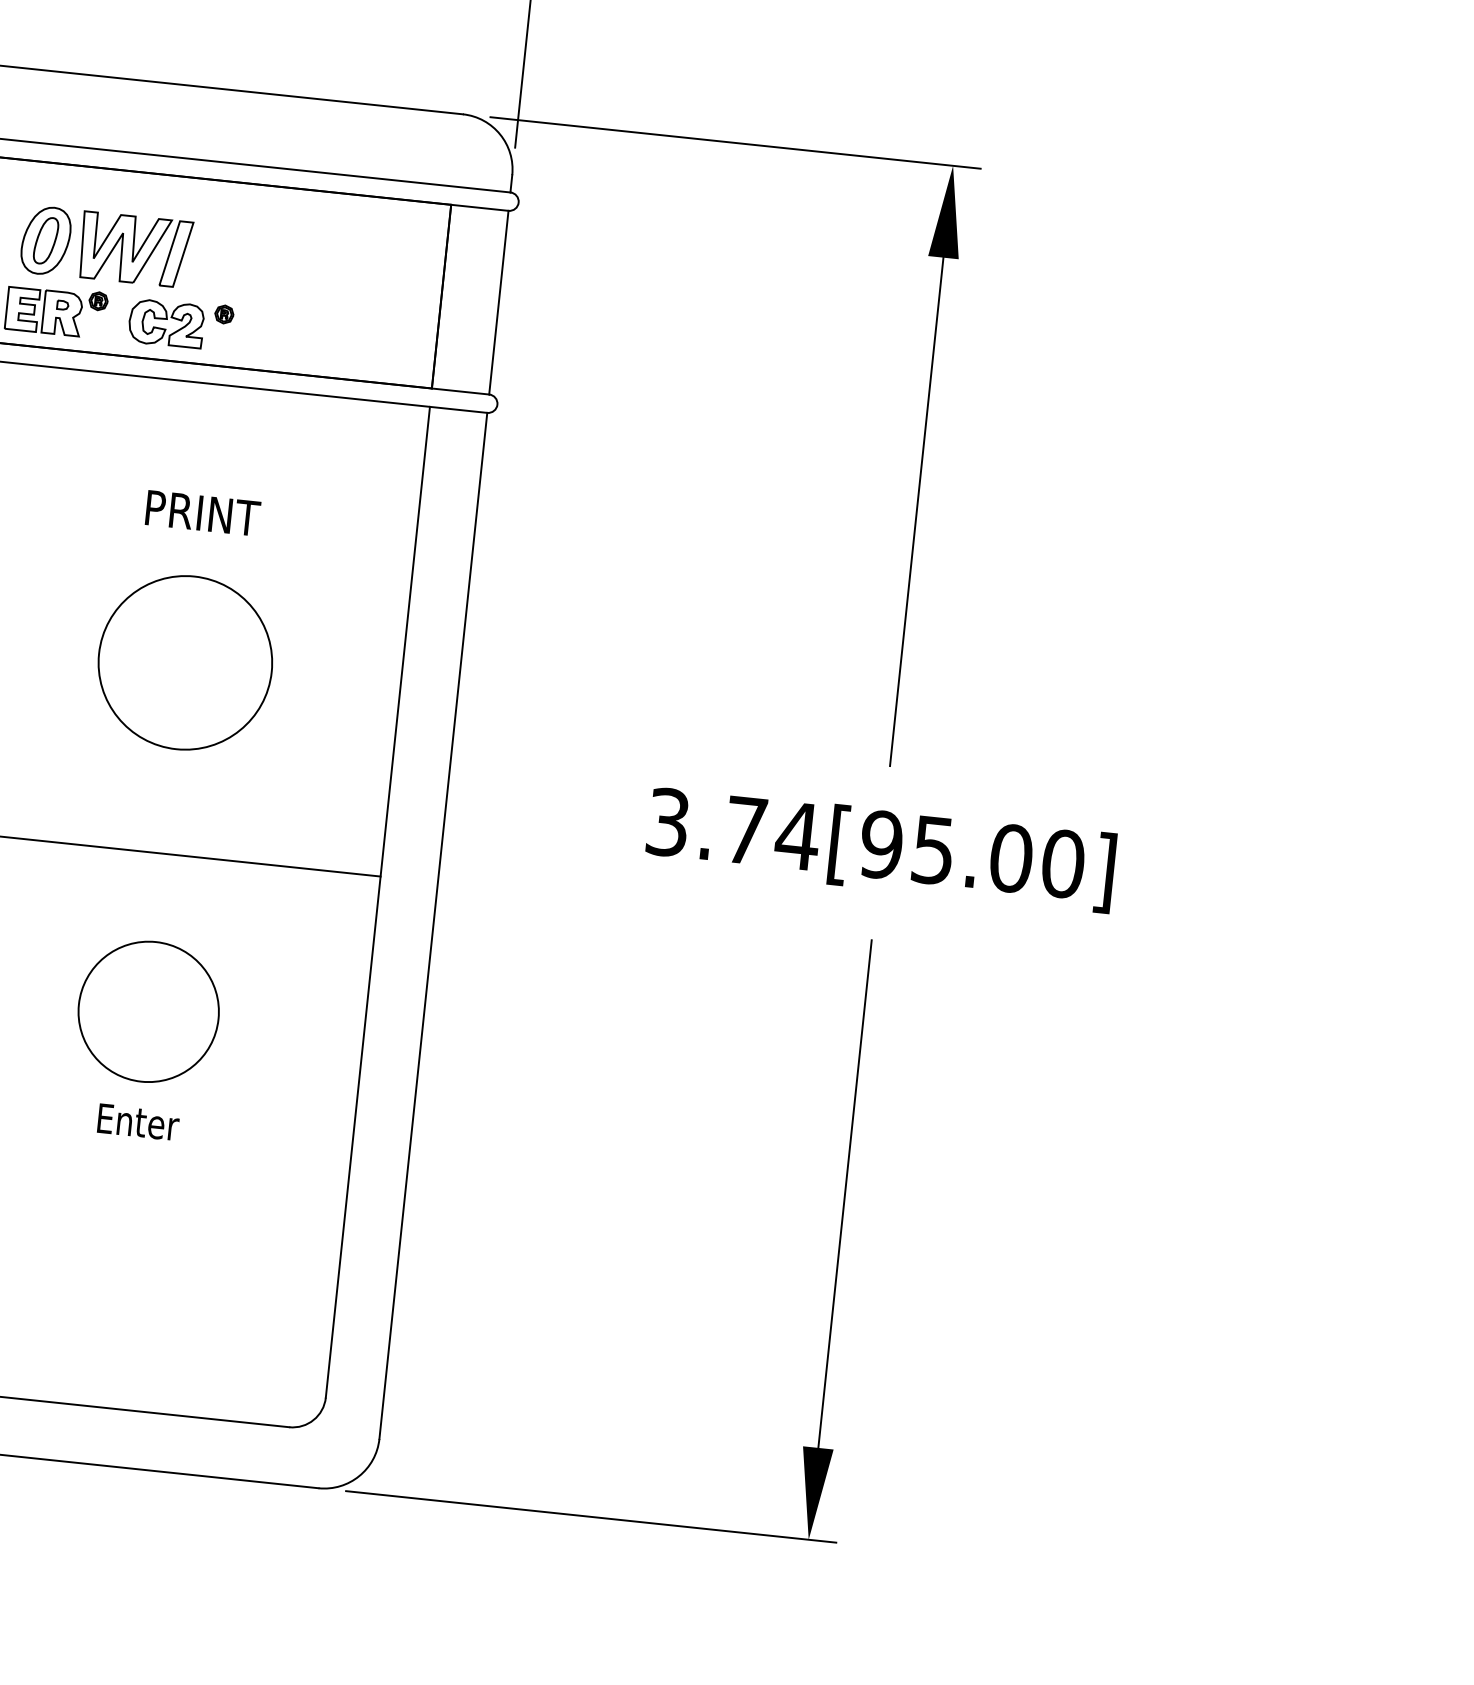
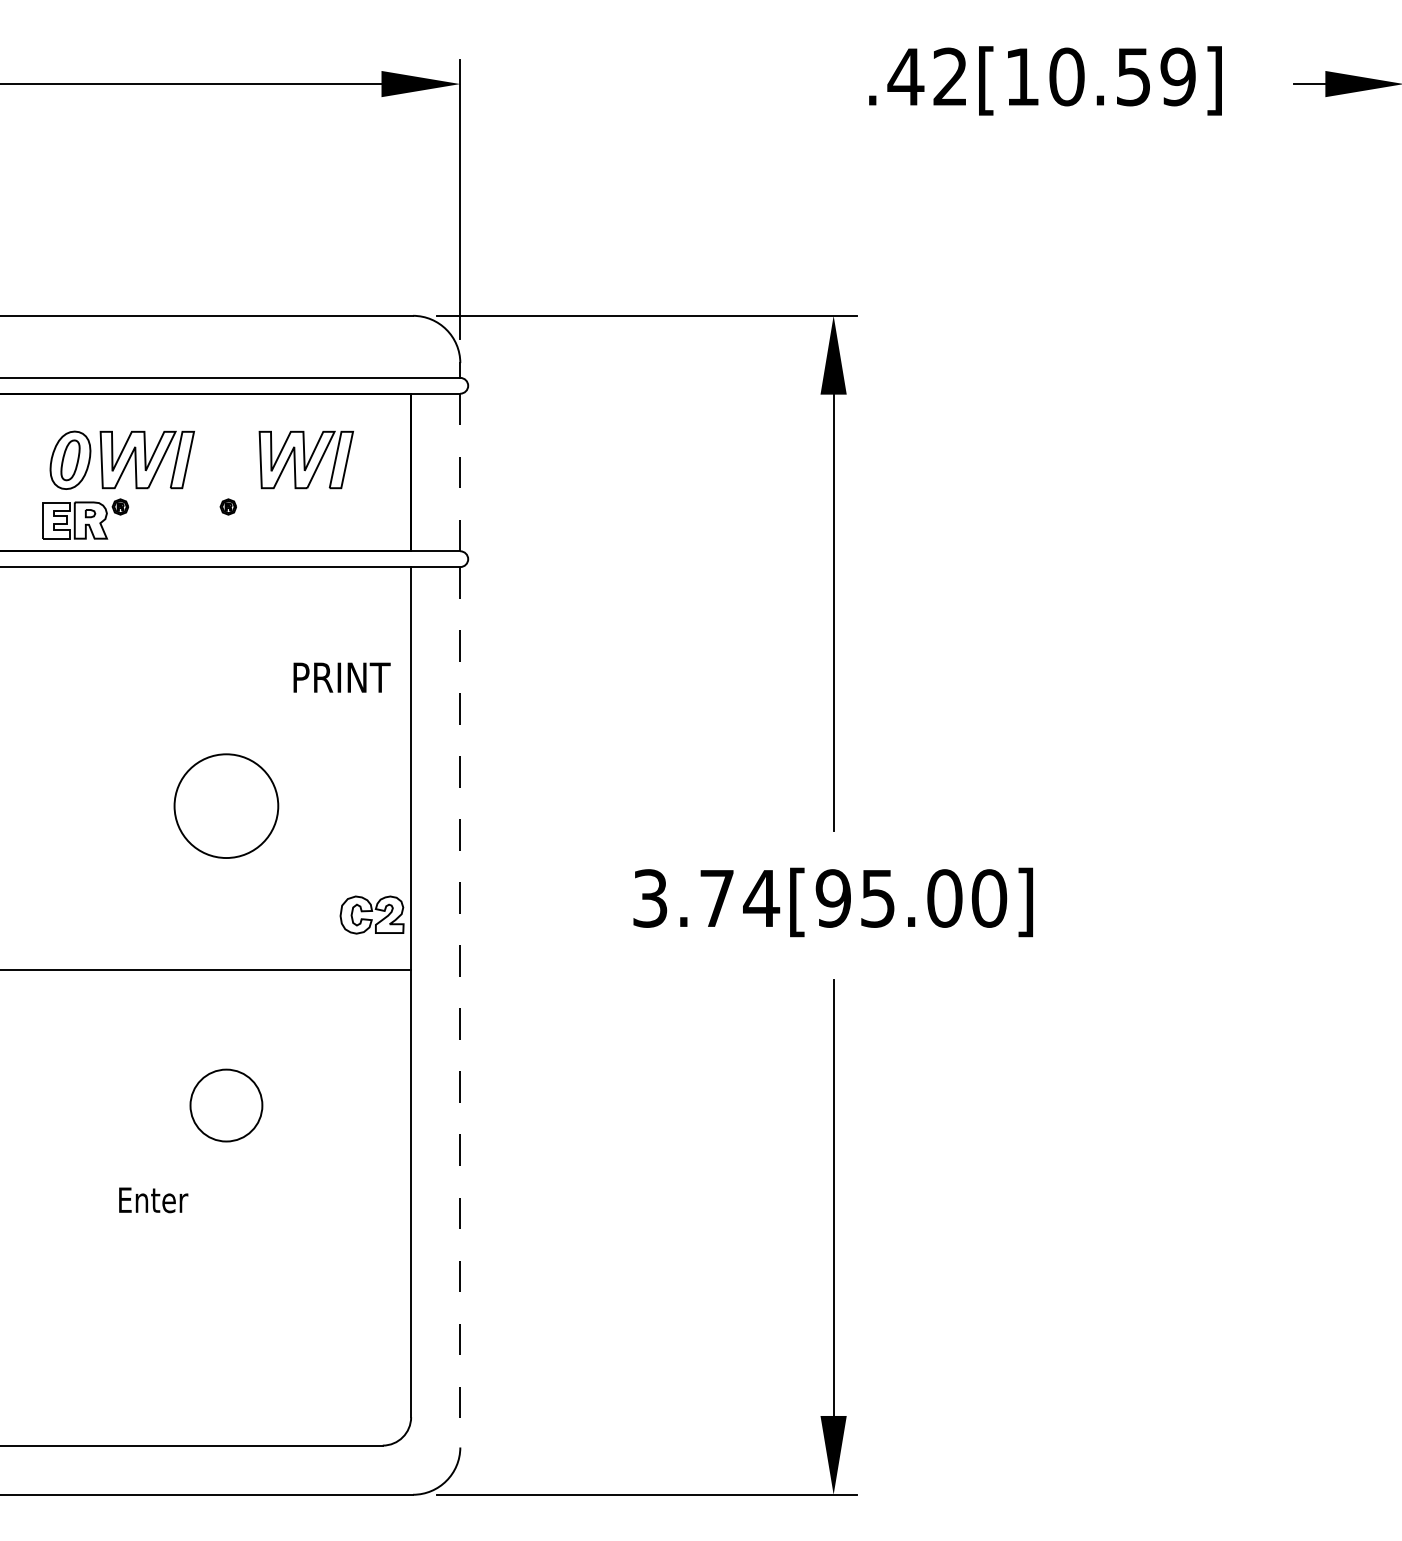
part: (320, 268) -> (305, 459), added
line: (499, 302) -> (460, 472), solid -> dashed
part: (165, 323) -> (371, 914), moved
text: (202, 513) -> (341, 677), moved
circle: (185, 663) -> (226, 806), size x0.7
line: (433, 926) -> (460, 1007), solid -> dashed
circle: (148, 1011) -> (226, 1105), size x0.6
text: (138, 1122) -> (153, 1200), moved

